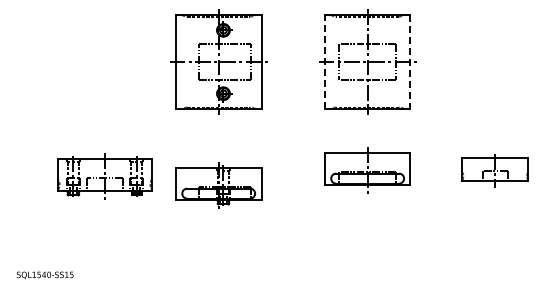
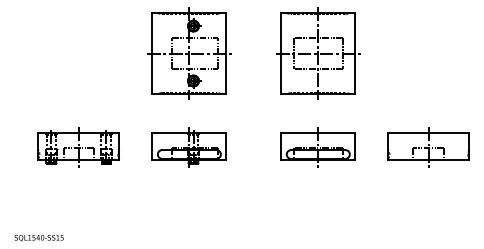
line: (324, 62) -> (280, 53), dashed -> solid
line: (410, 62) -> (355, 53), dashed -> solid
part: (494, 170) -> (428, 147), size x1.43
part: (104, 176) -> (78, 147), moved
part: (218, 185) -> (189, 147), moved

